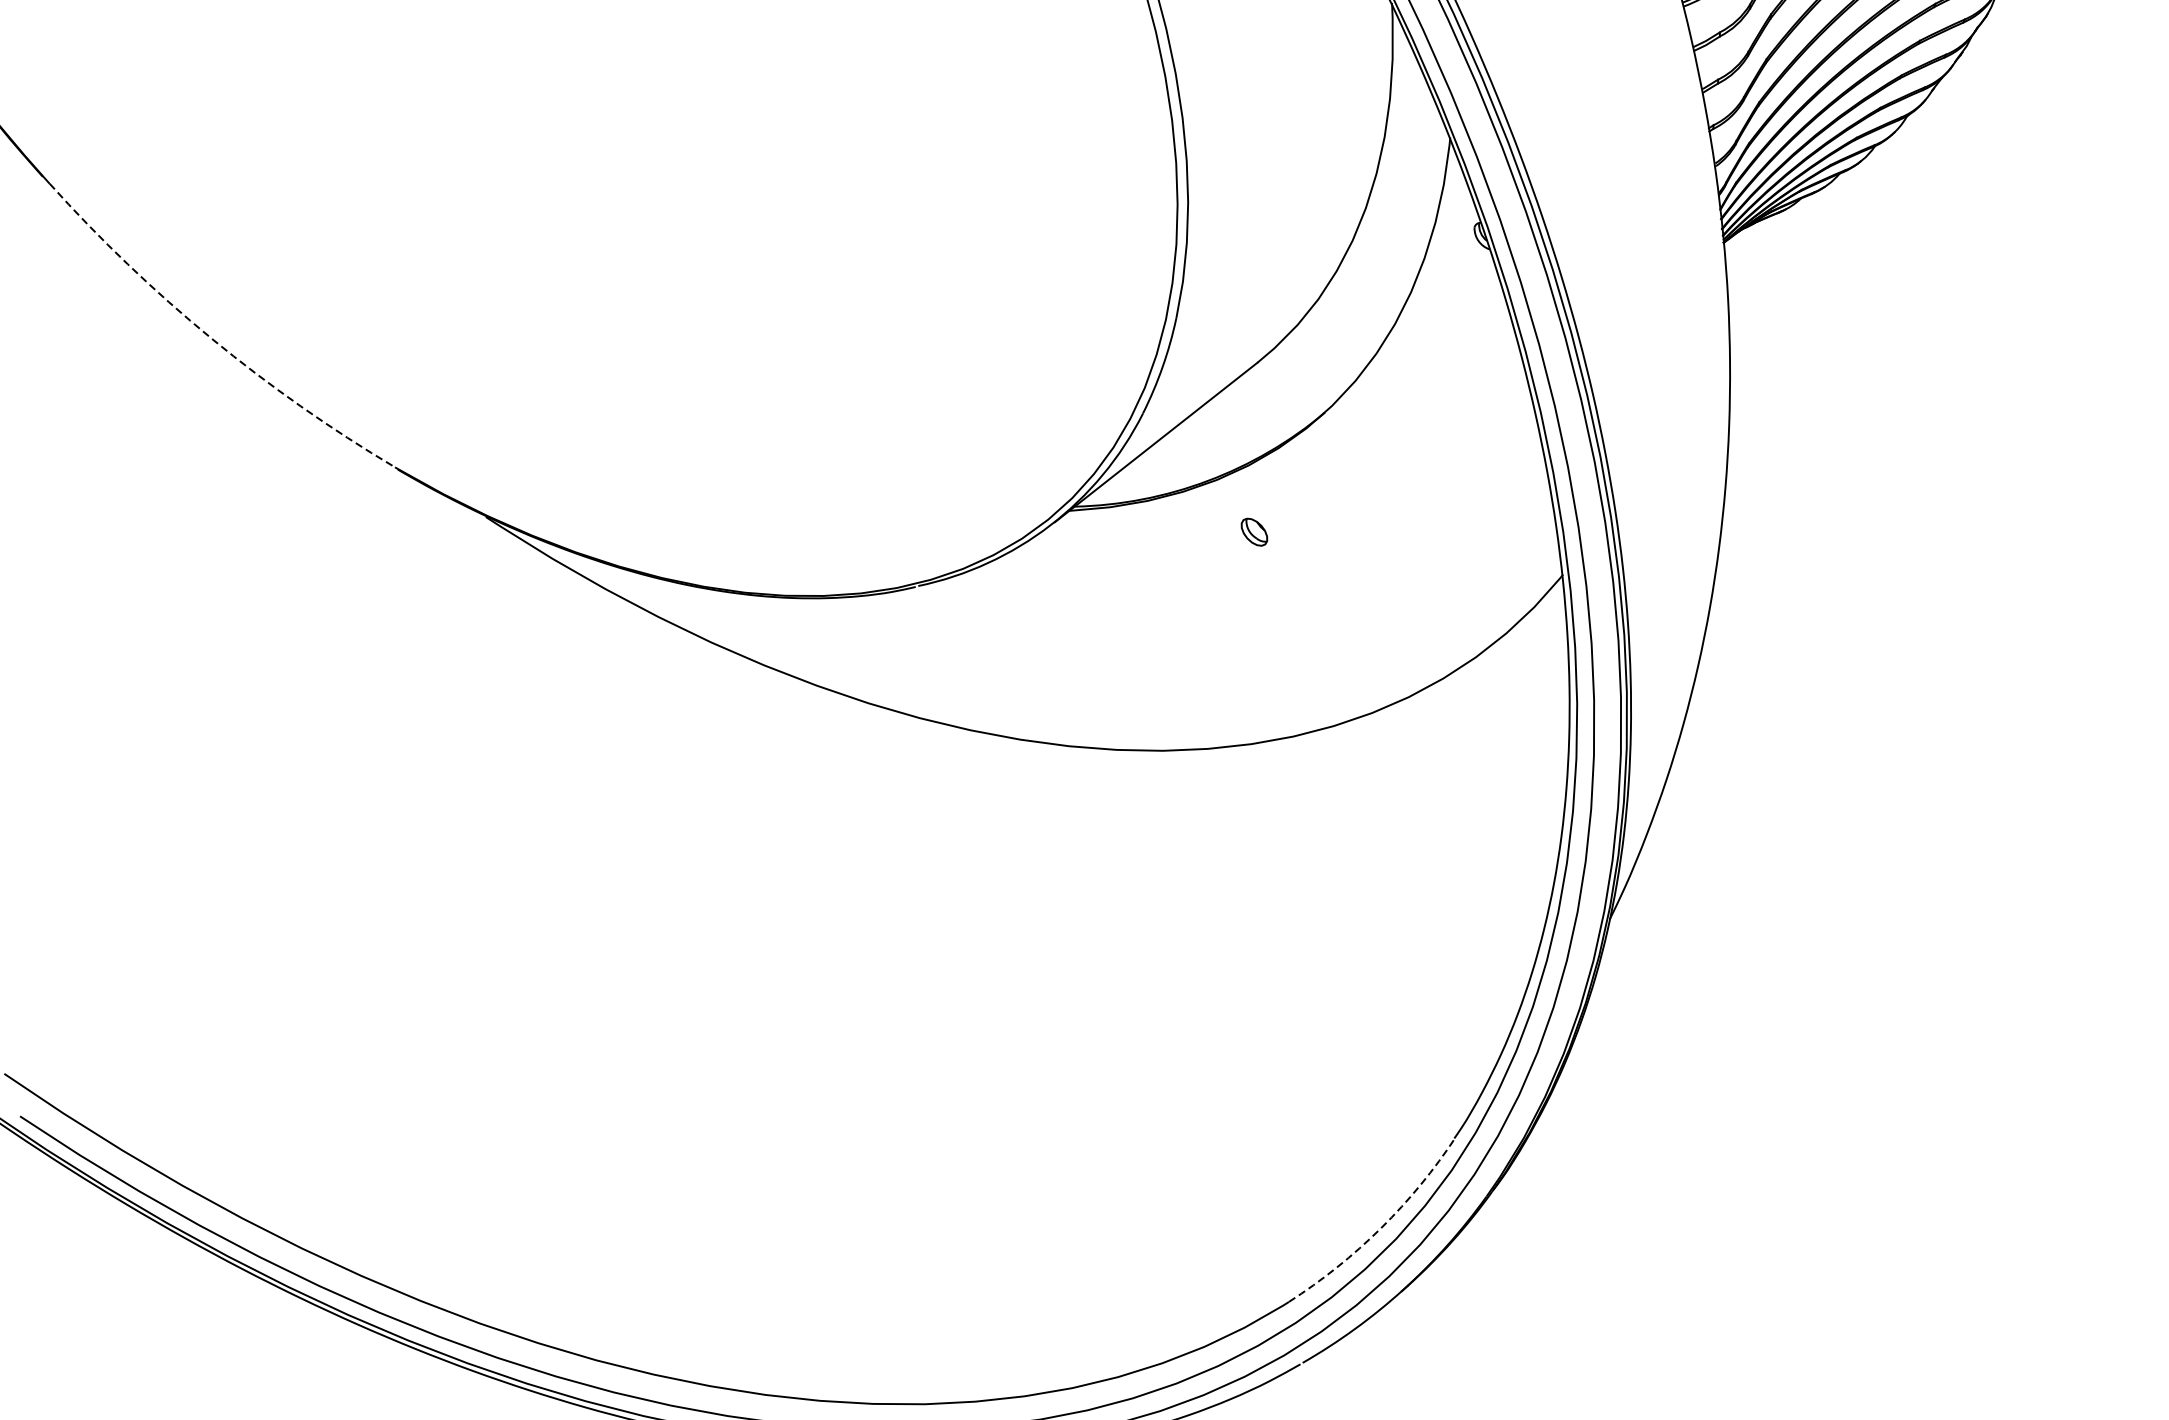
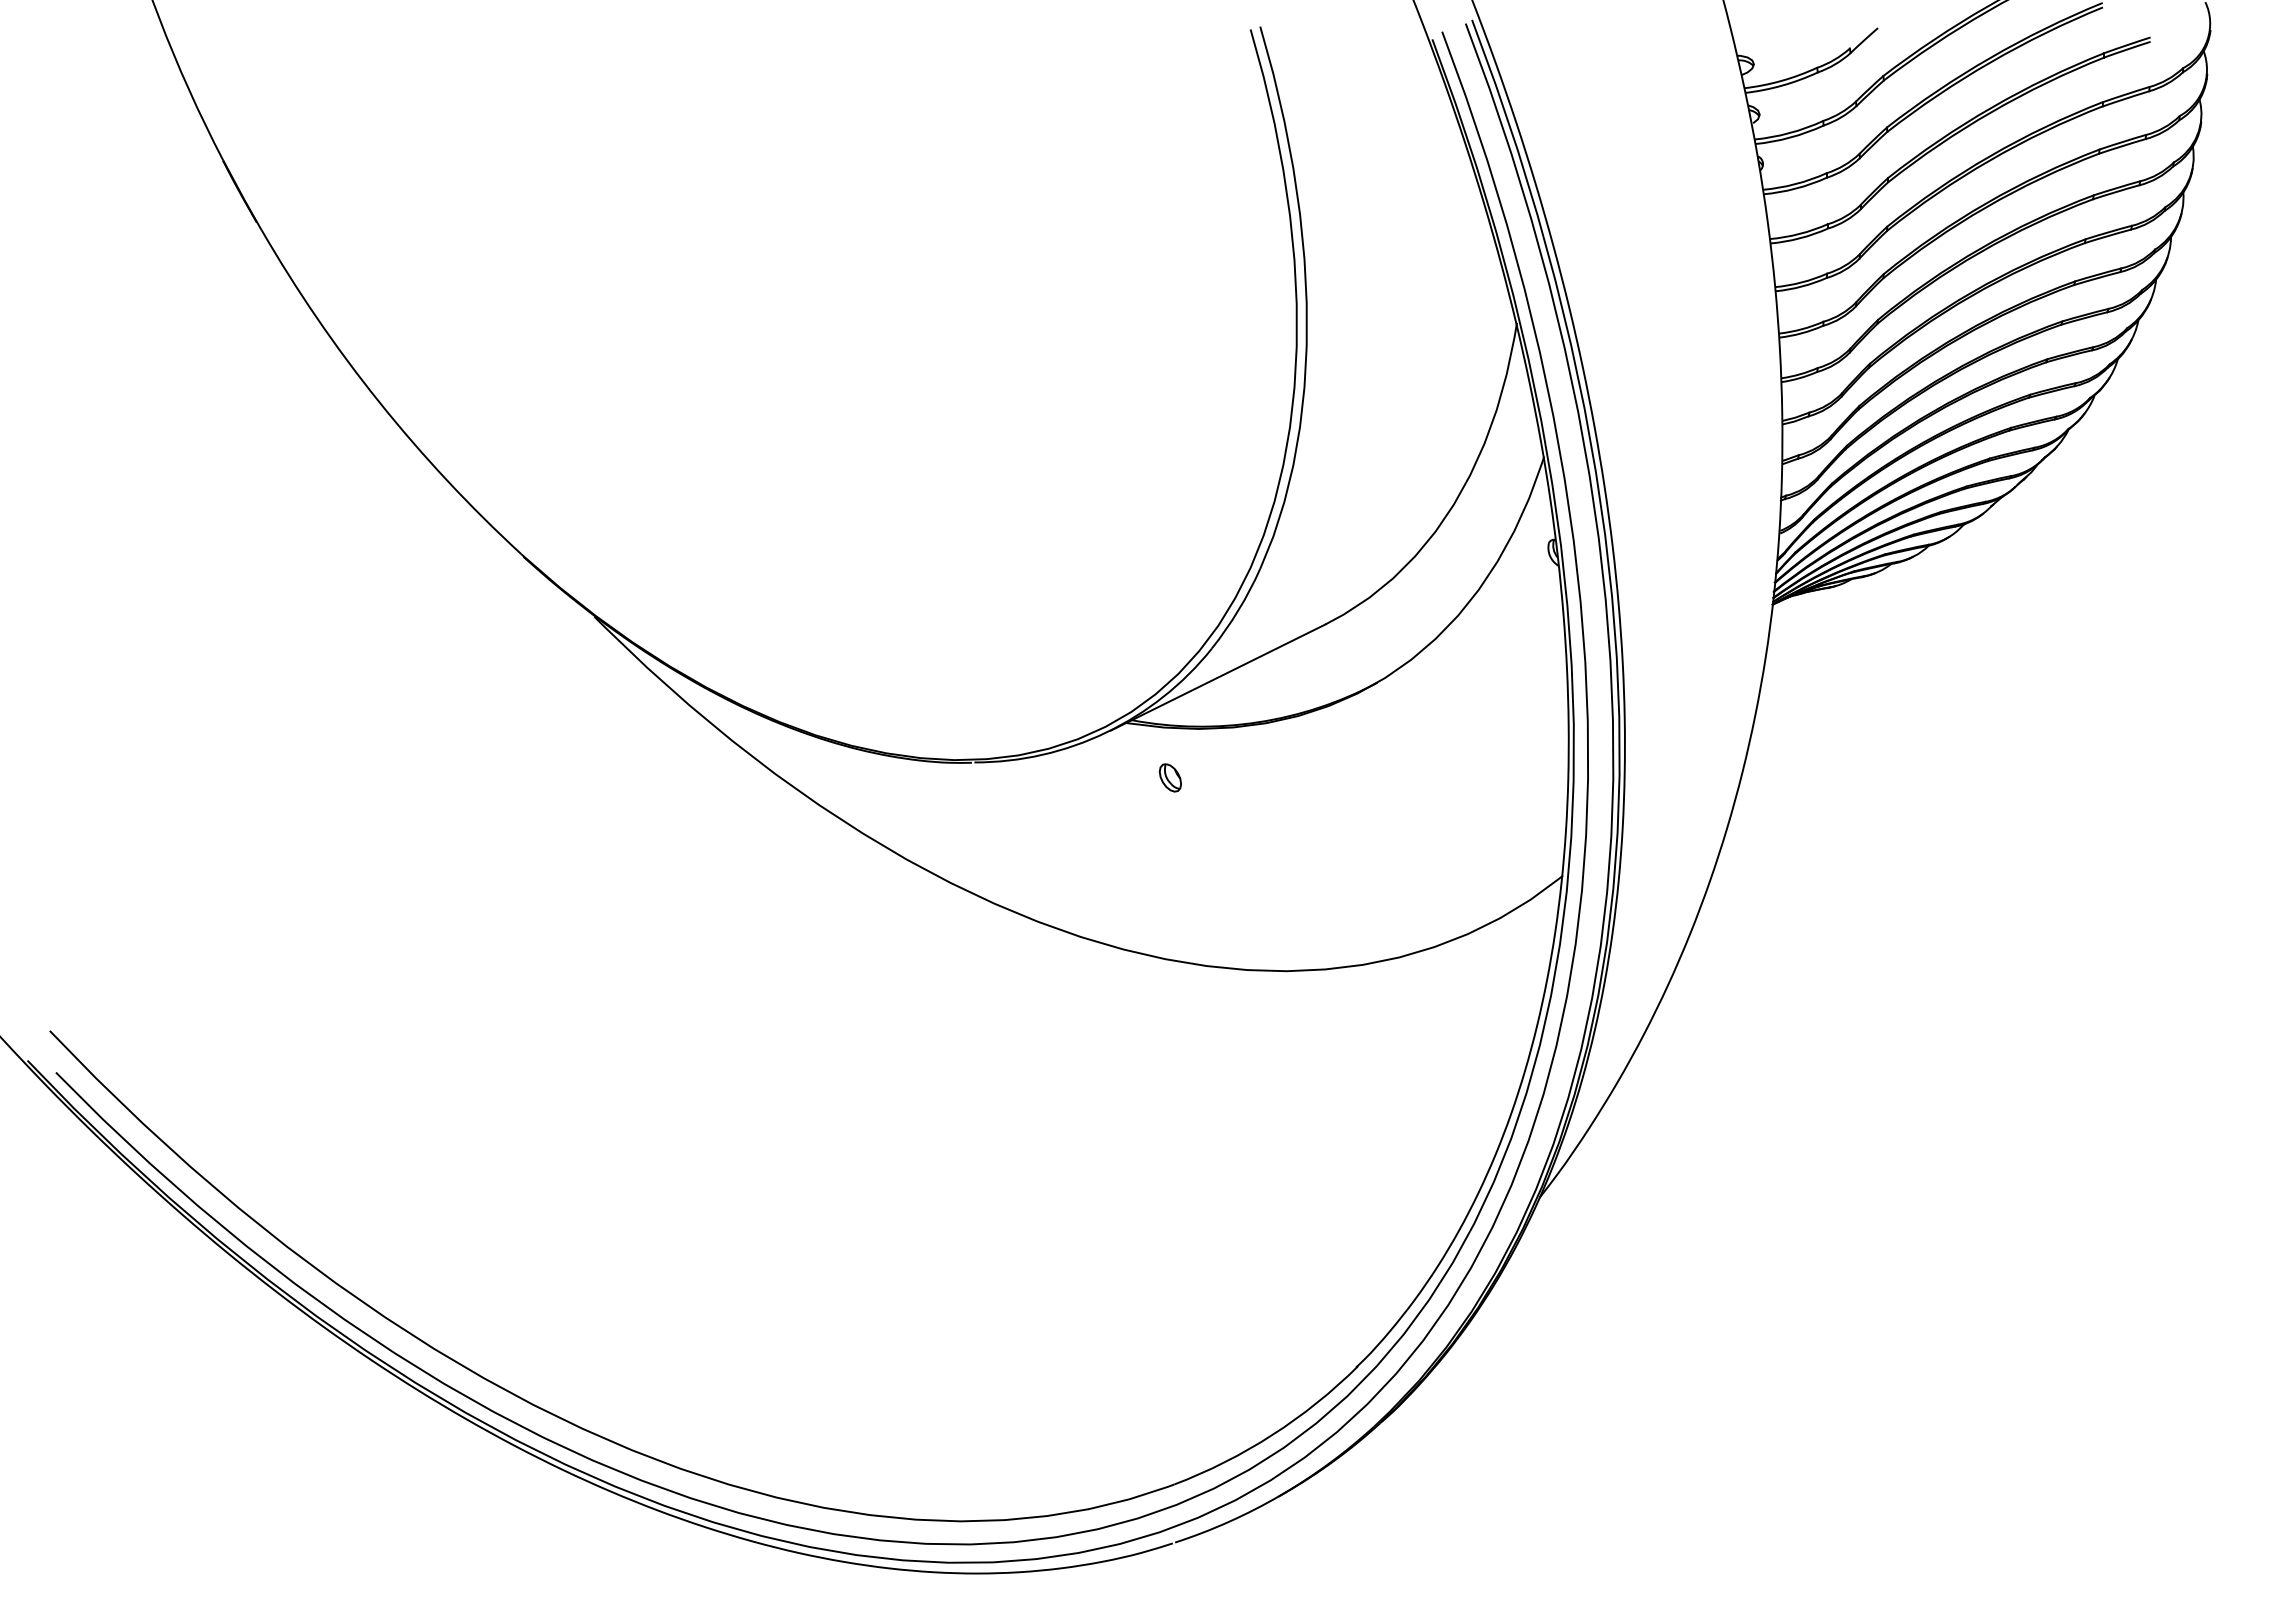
arc: (211, 338) -> (379, 401), dashed -> solid
part: (1253, 532) -> (1169, 777), moved
arc: (1381, 1228) -> (1272, 1435), dashed -> solid

